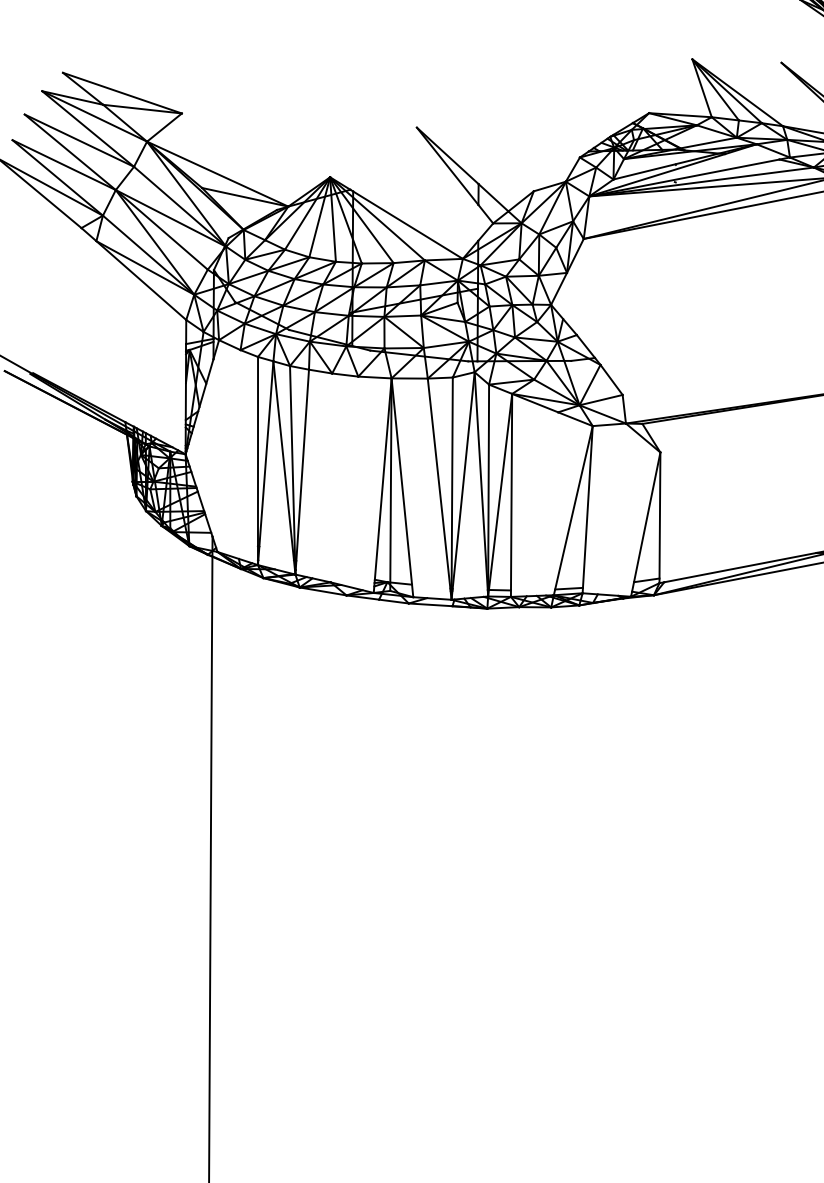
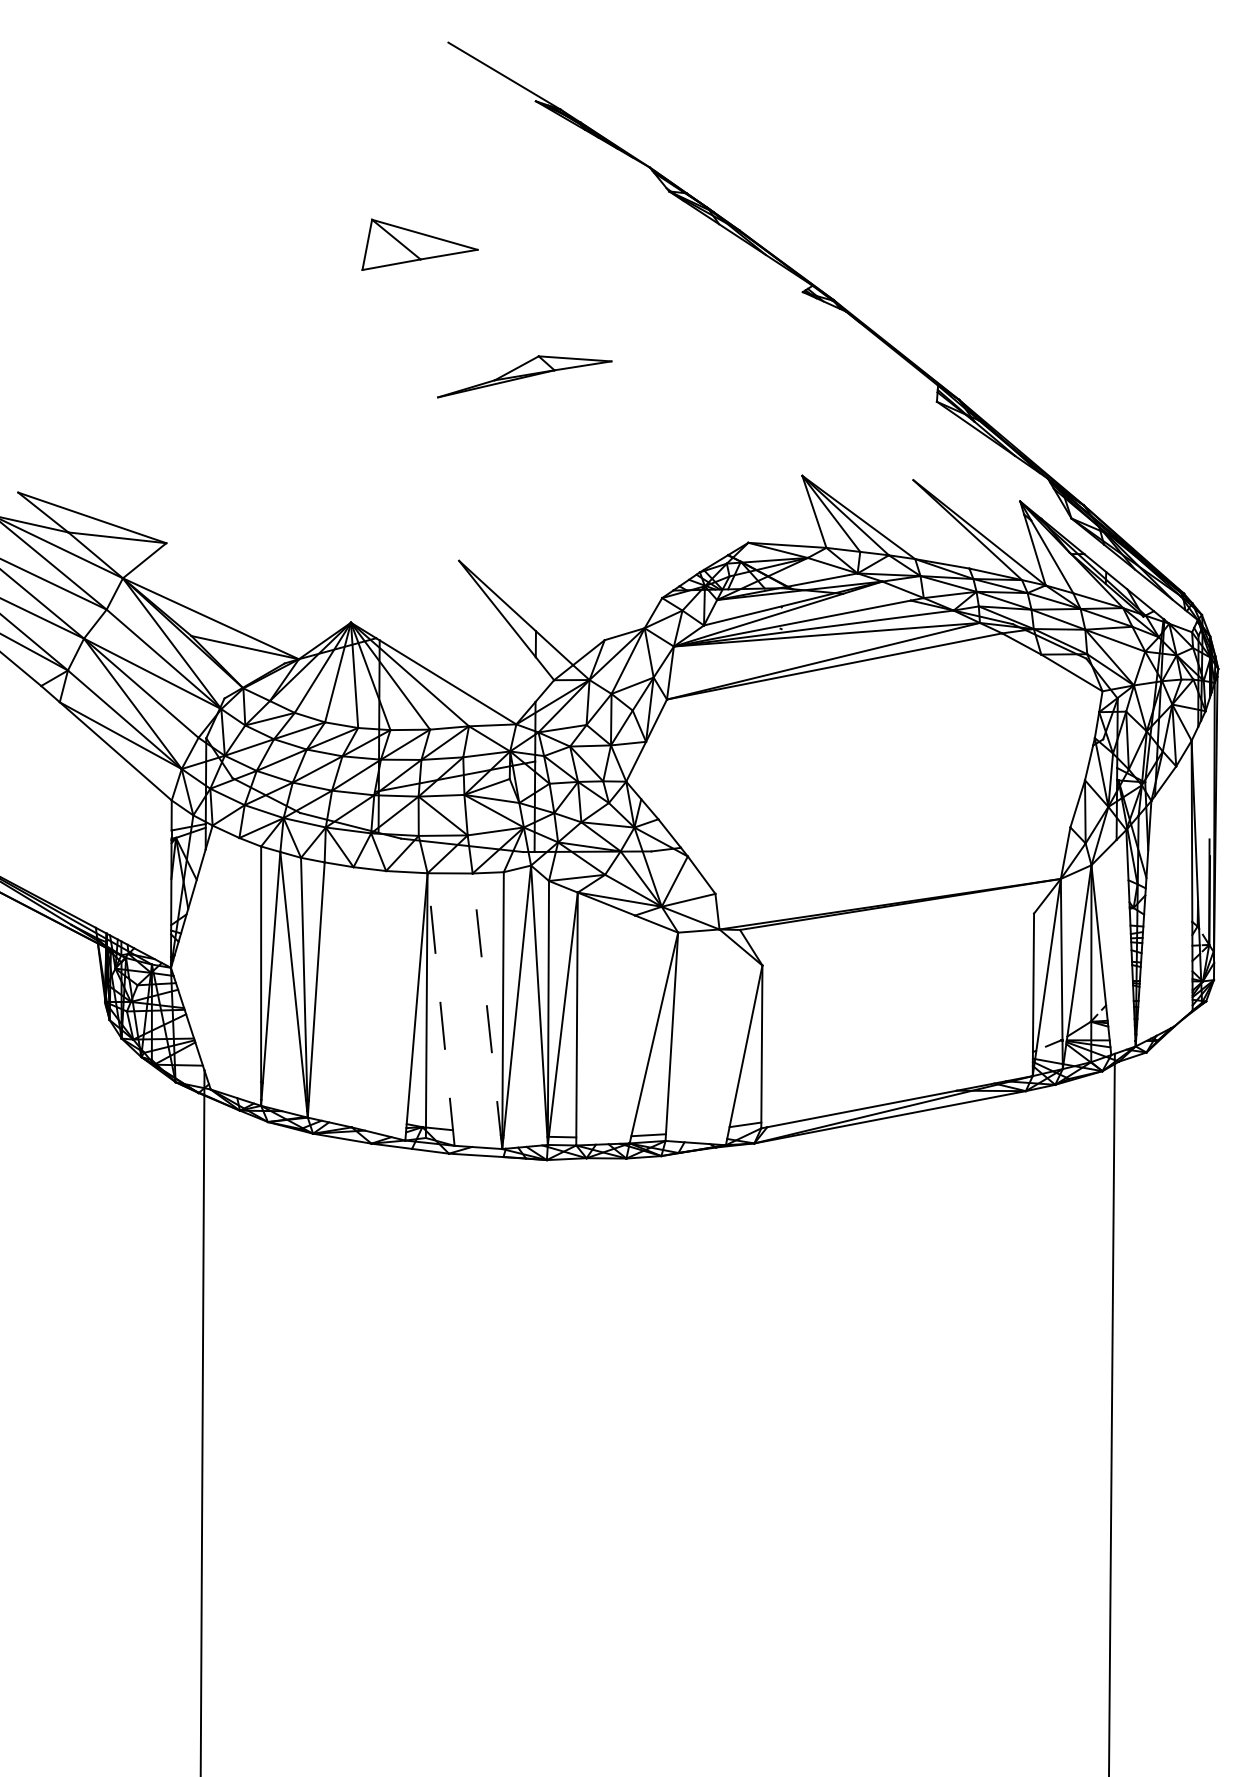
line: (402, 487) -> (441, 1009), solid -> dashed
line: (439, 489) -> (487, 1011), solid -> dashed

